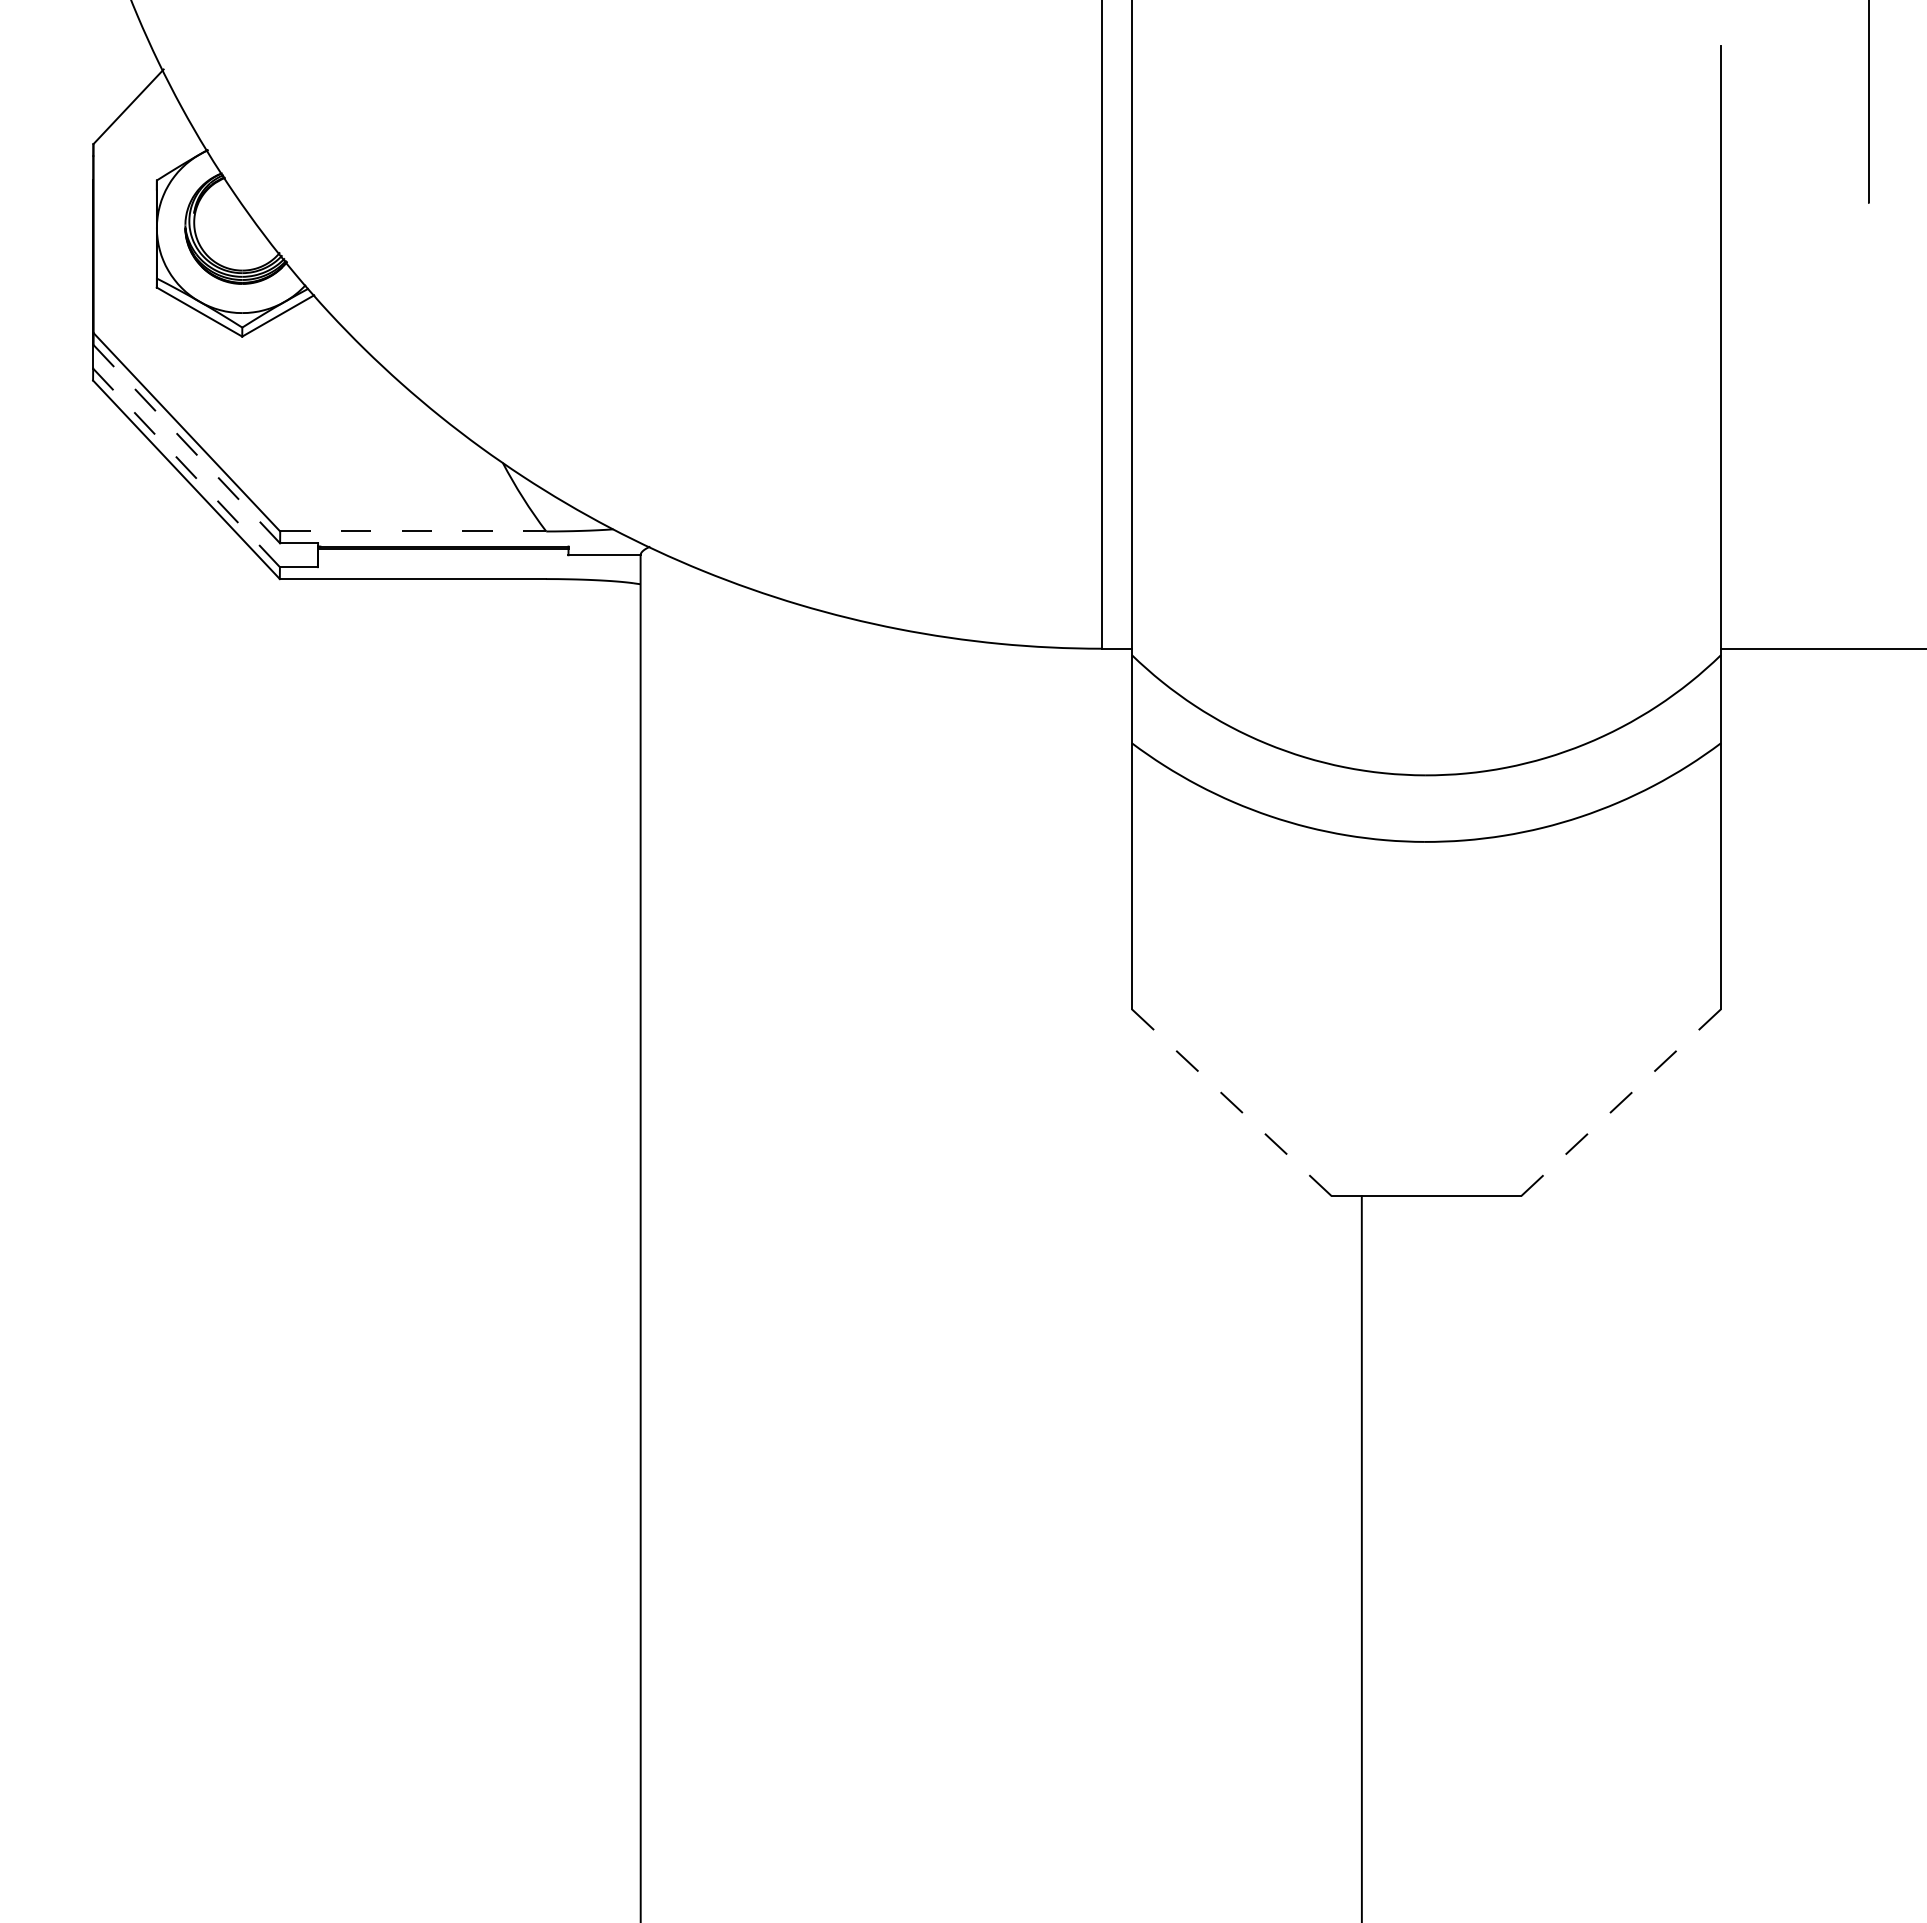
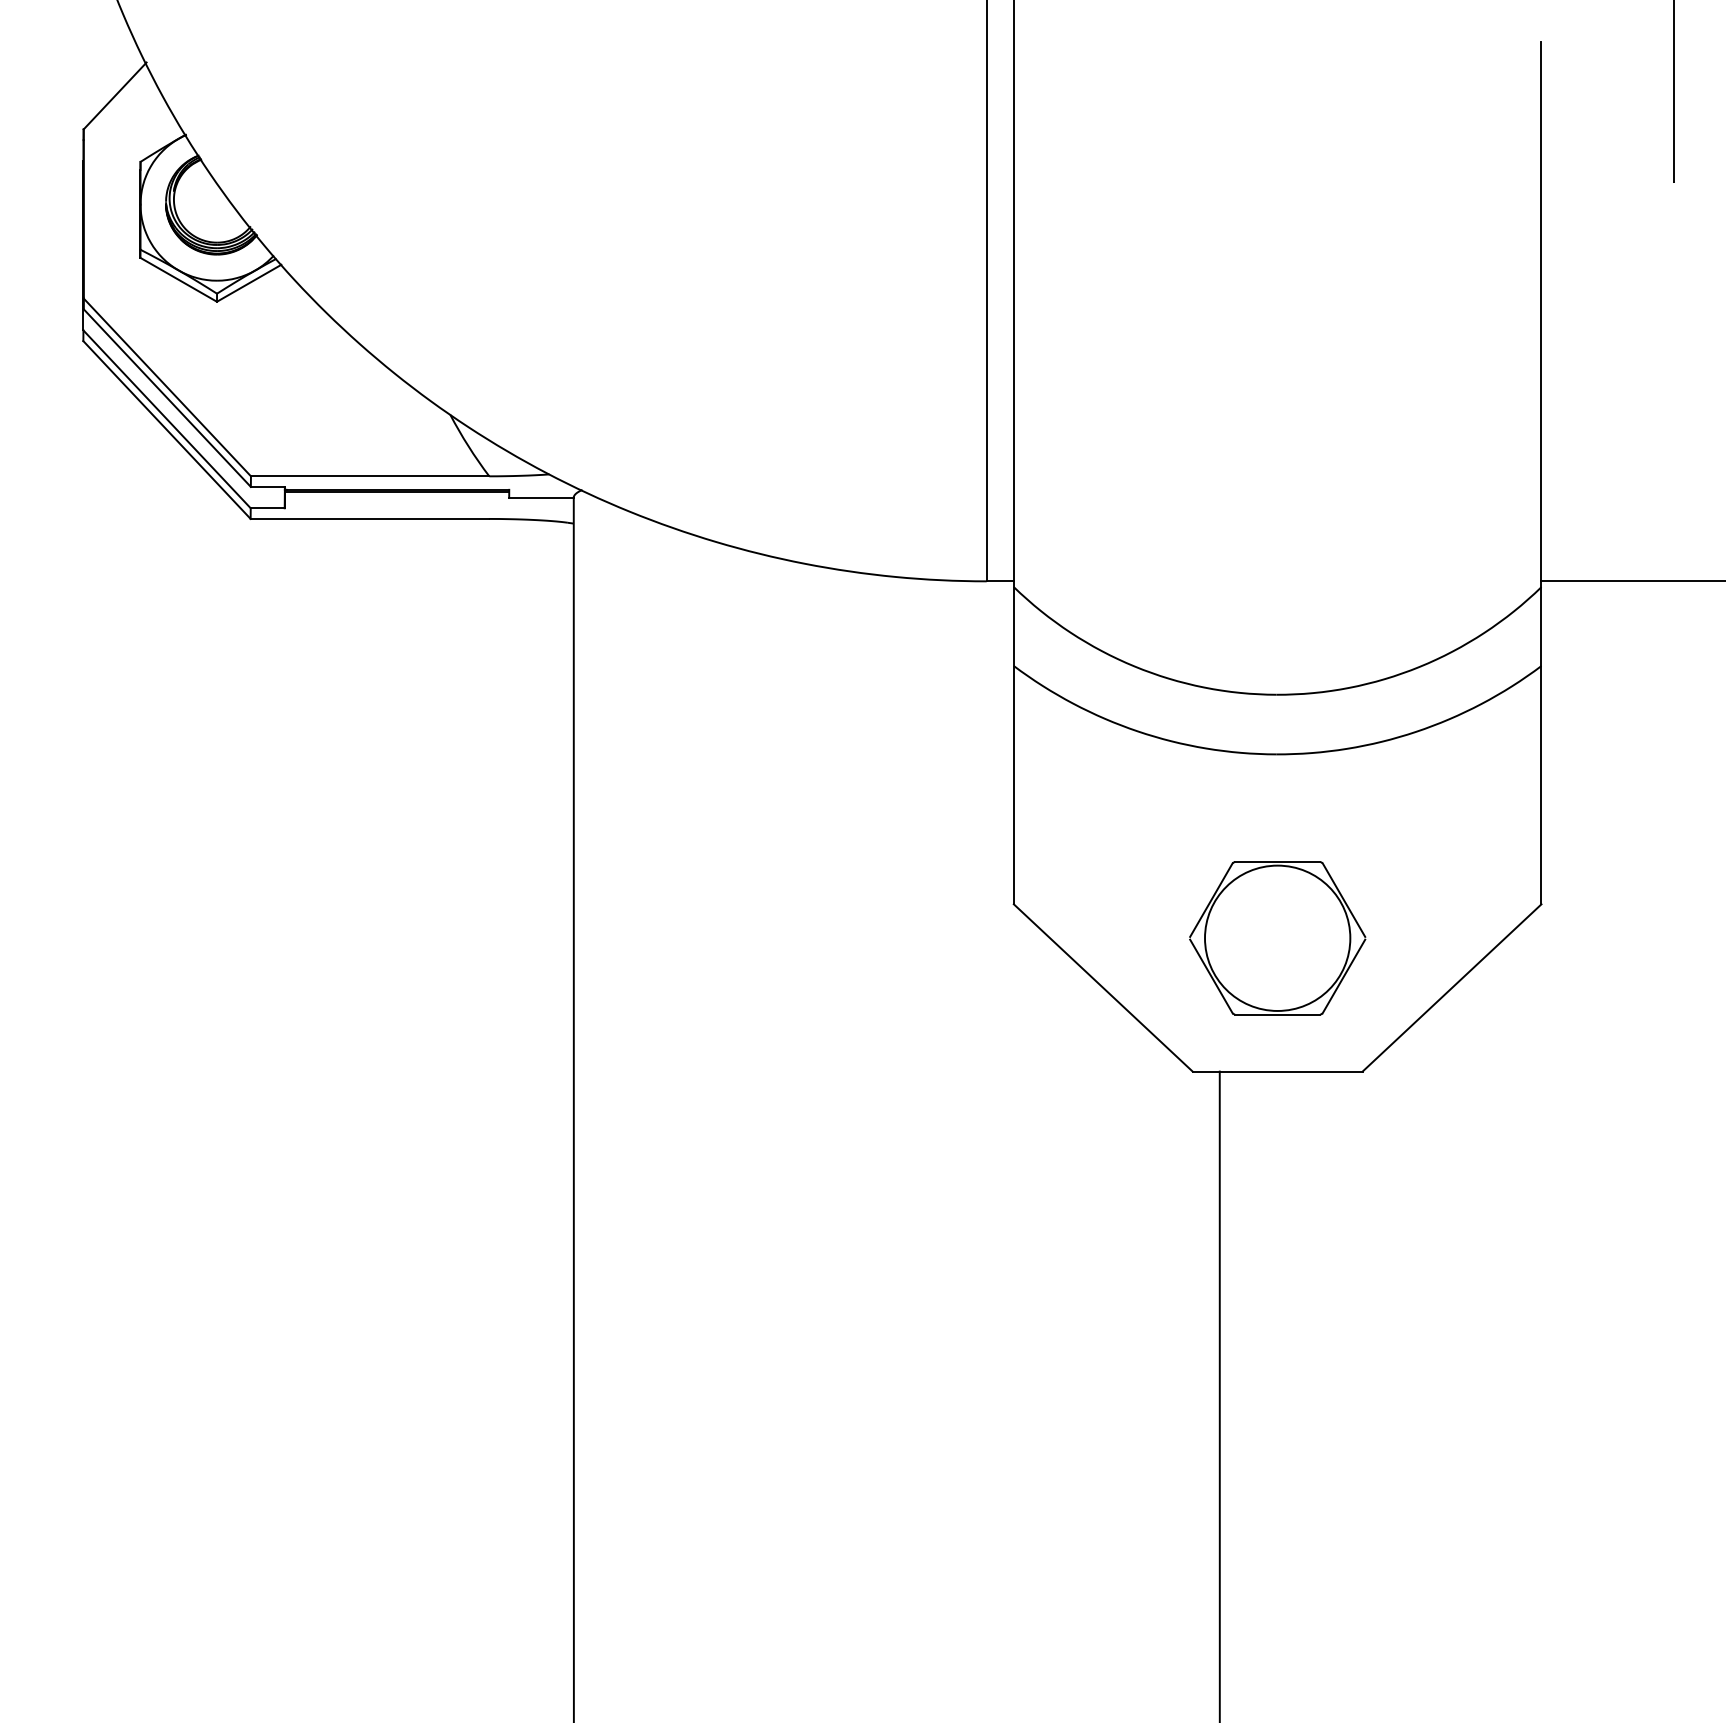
line: (187, 444) -> (167, 398), dashed -> solid
line: (186, 467) -> (167, 419), dashed -> solid
line: (413, 531) -> (370, 476), dashed -> solid
part: (1426, 1047) -> (1277, 938), added
line: (1231, 1102) -> (1103, 987), dashed -> solid
line: (1621, 1102) -> (1452, 987), dashed -> solid

